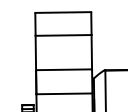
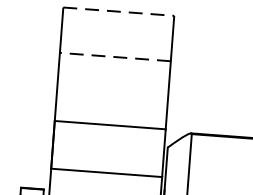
line: (63, 12) -> (119, 11), solid -> dashed
line: (63, 35) -> (115, 57), solid -> dashed

